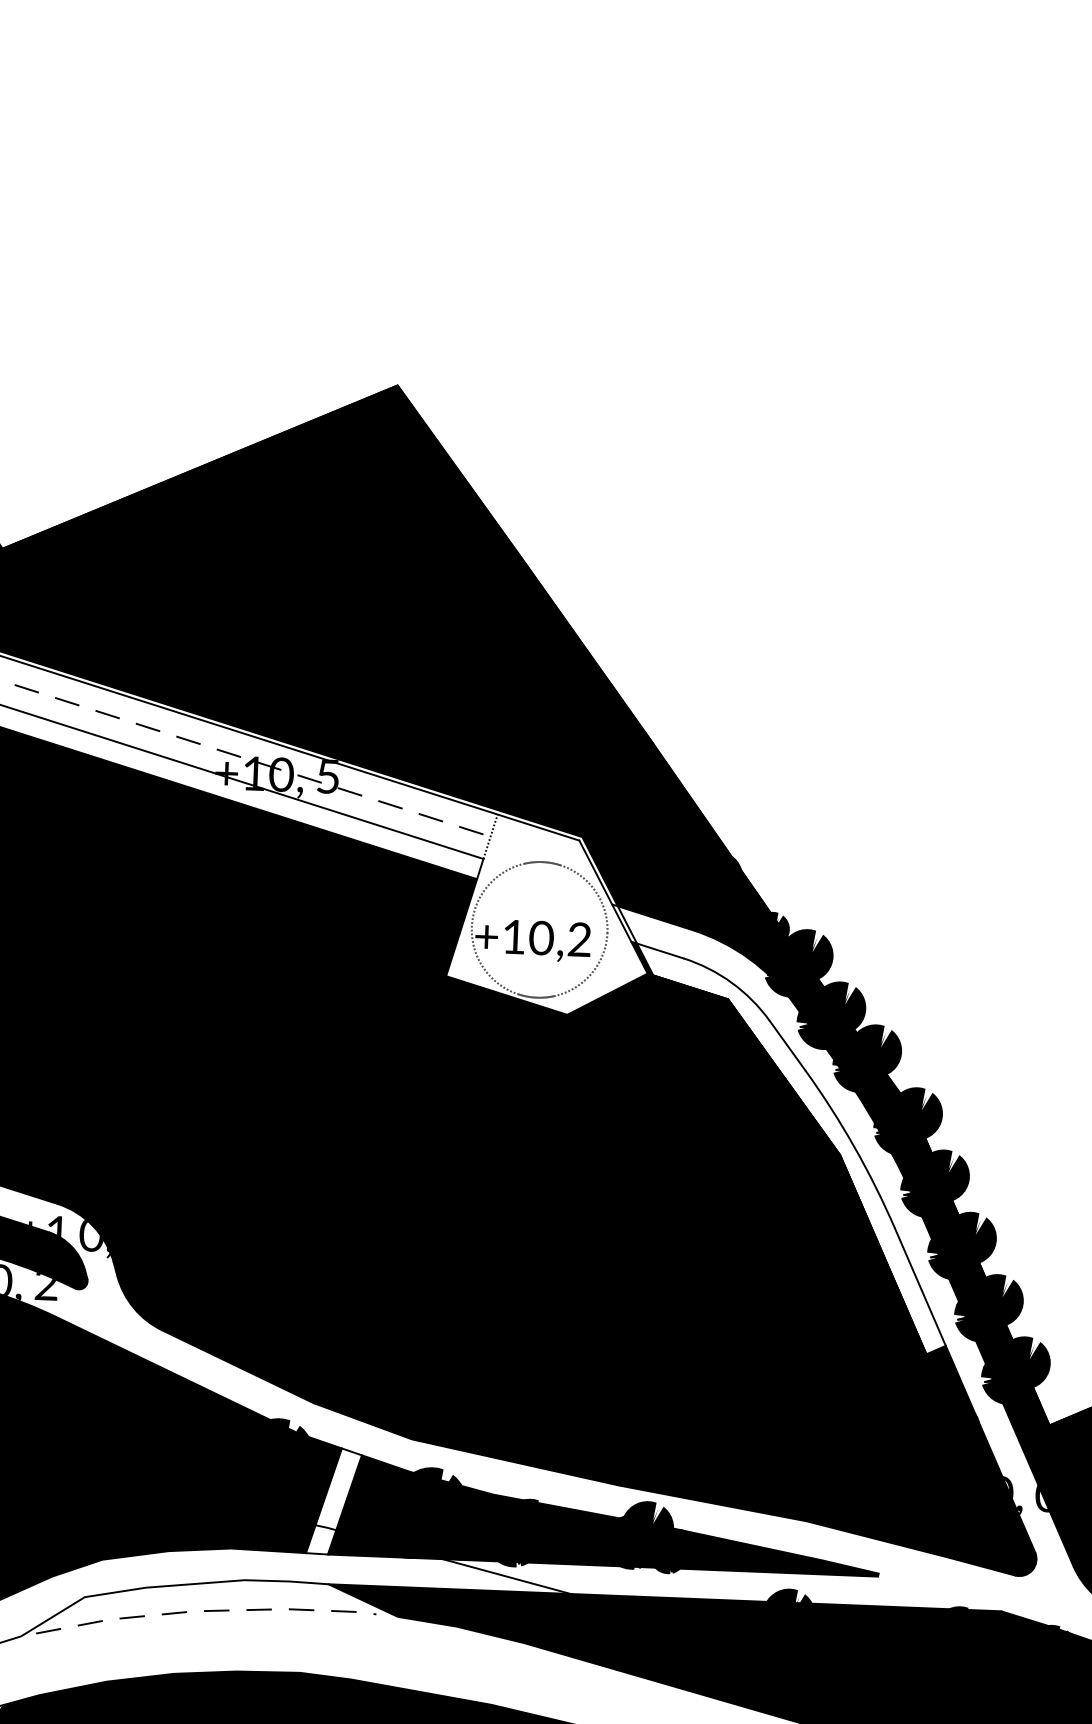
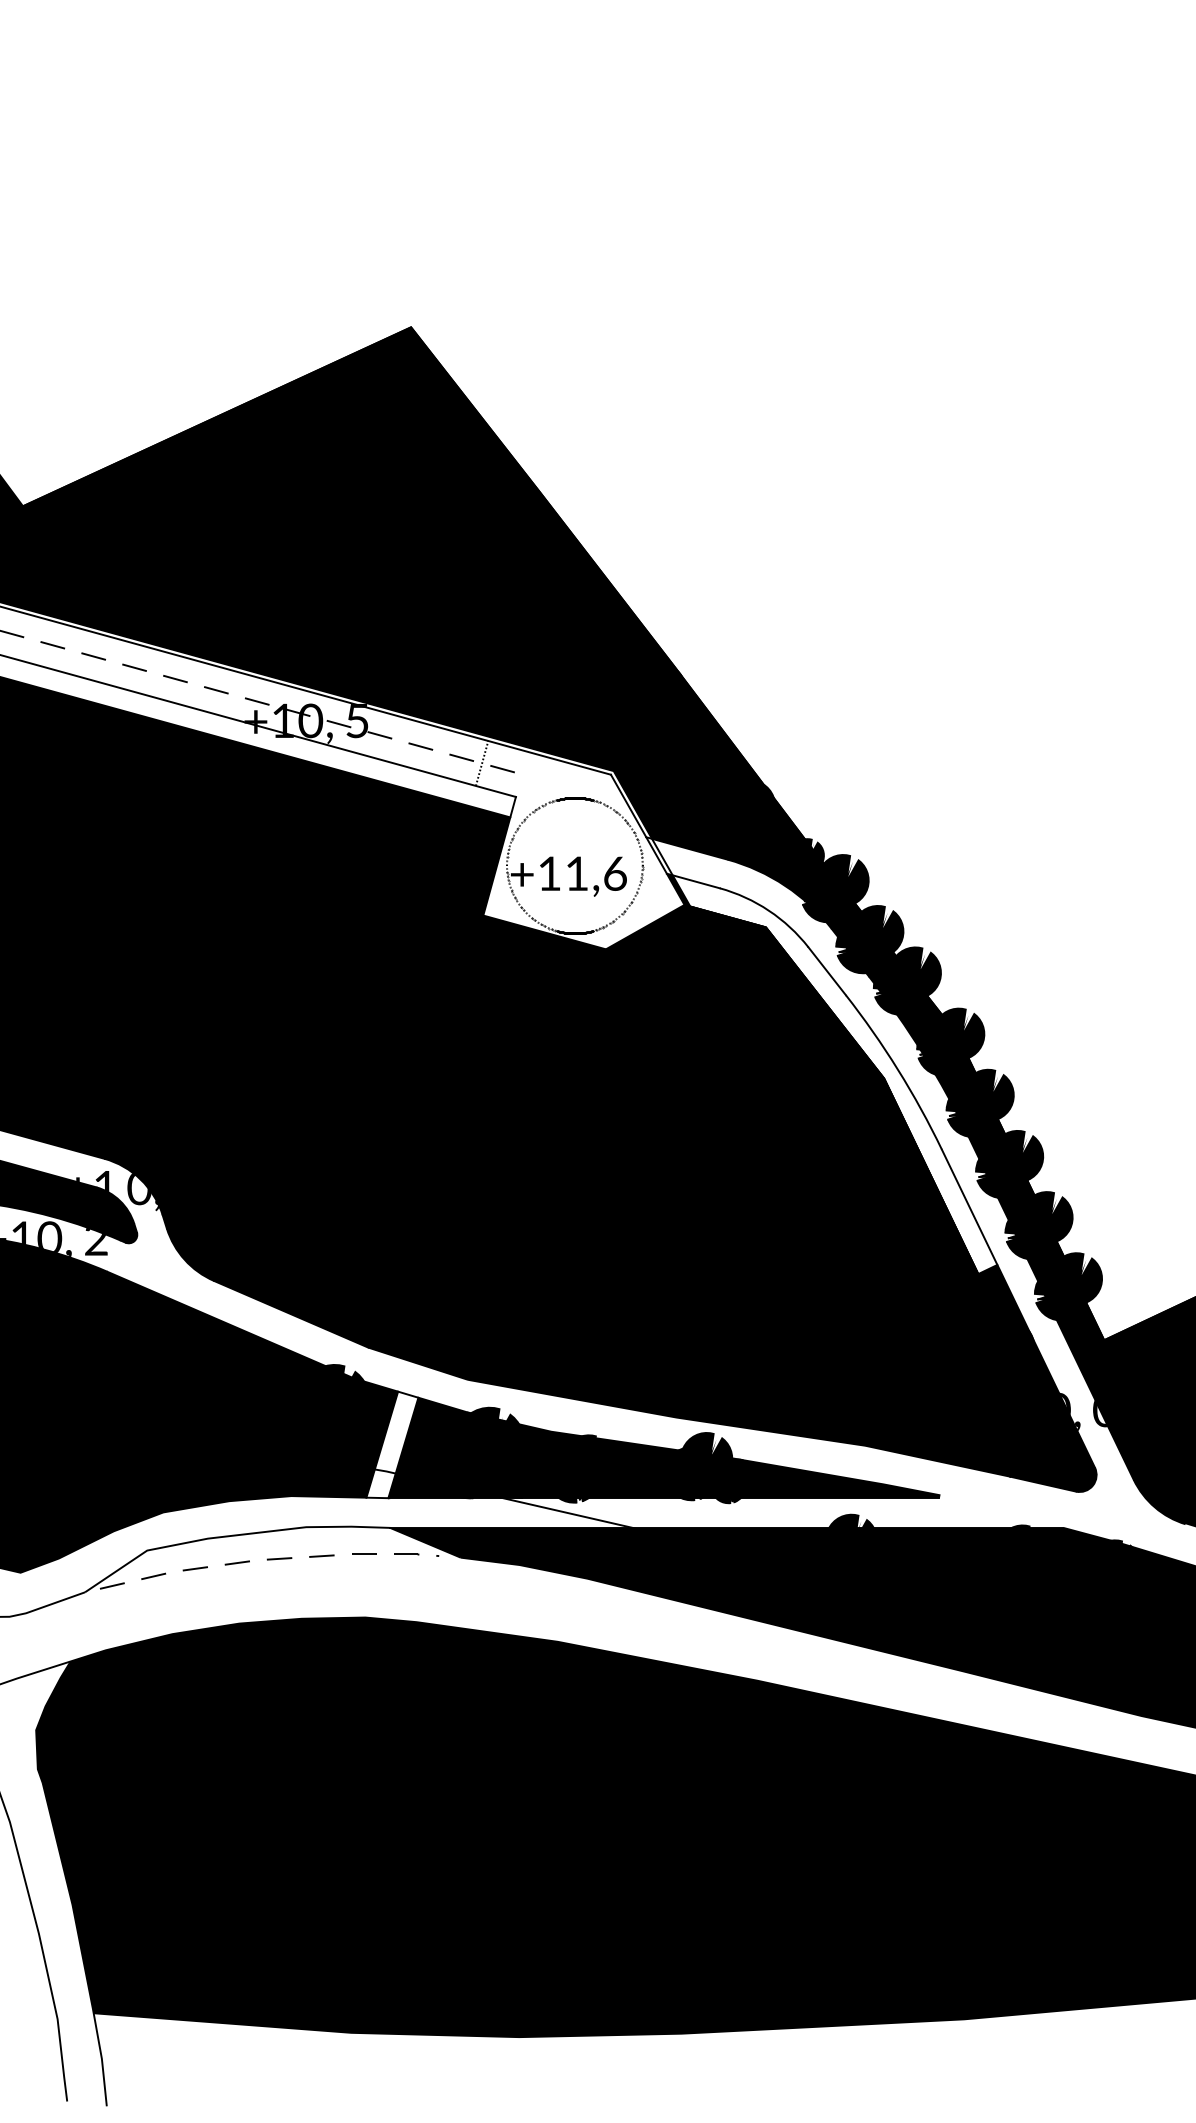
line: (490, 835) -> (481, 762), moved
text: (559, 938) -> (595, 873), +10,2 -> +11,6

